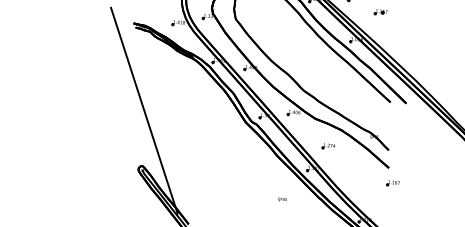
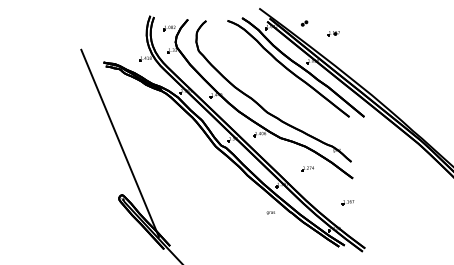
part: (328, 145) -> (307, 168), moved
part: (392, 183) -> (347, 202), moved
text: (282, 199) -> (270, 212), moved

